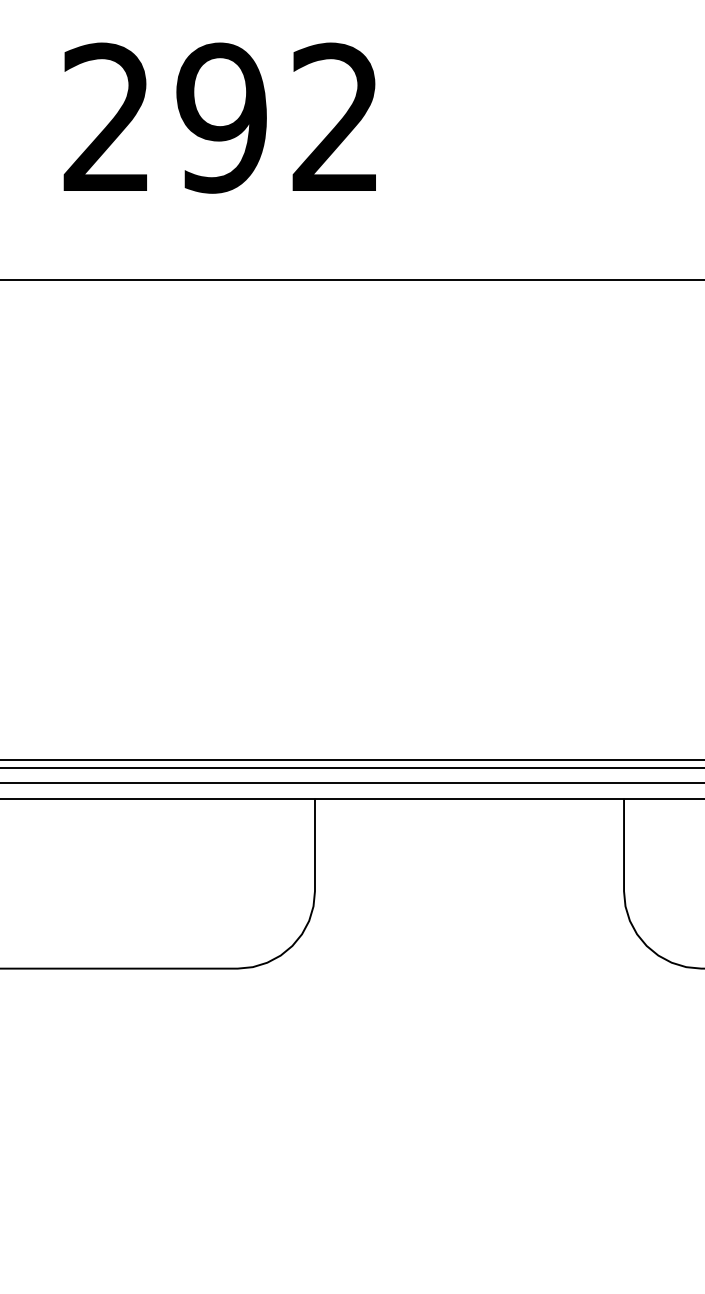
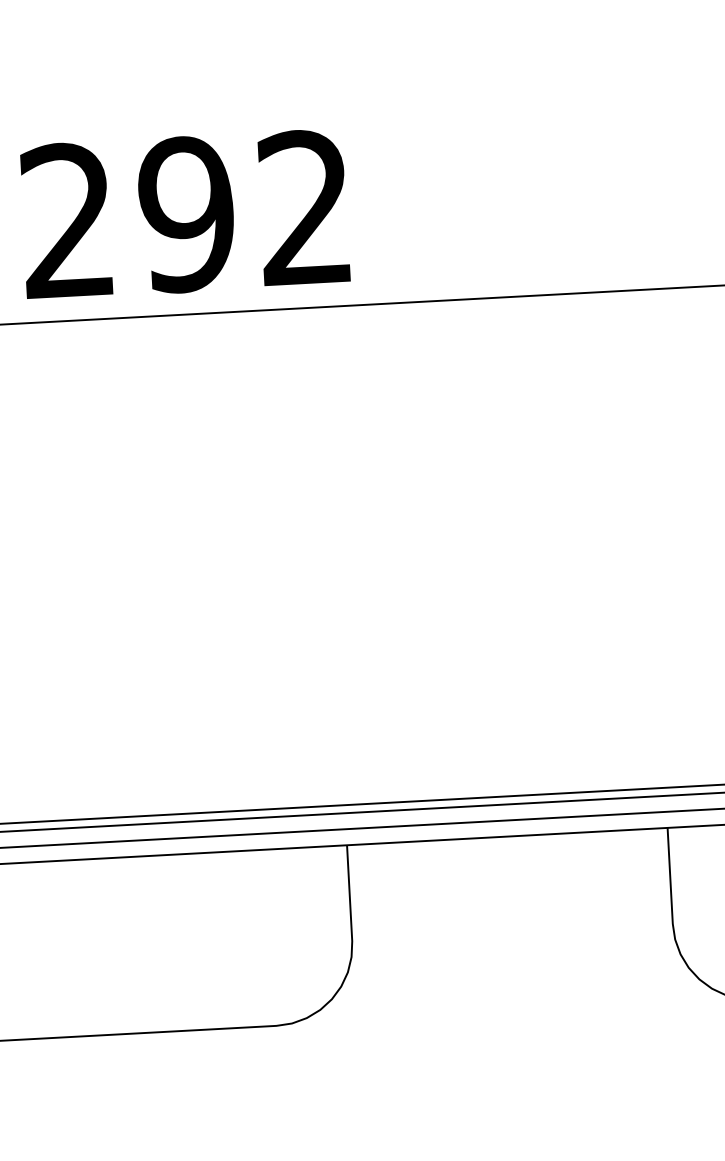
text: (219, 117) -> (184, 214), moved

